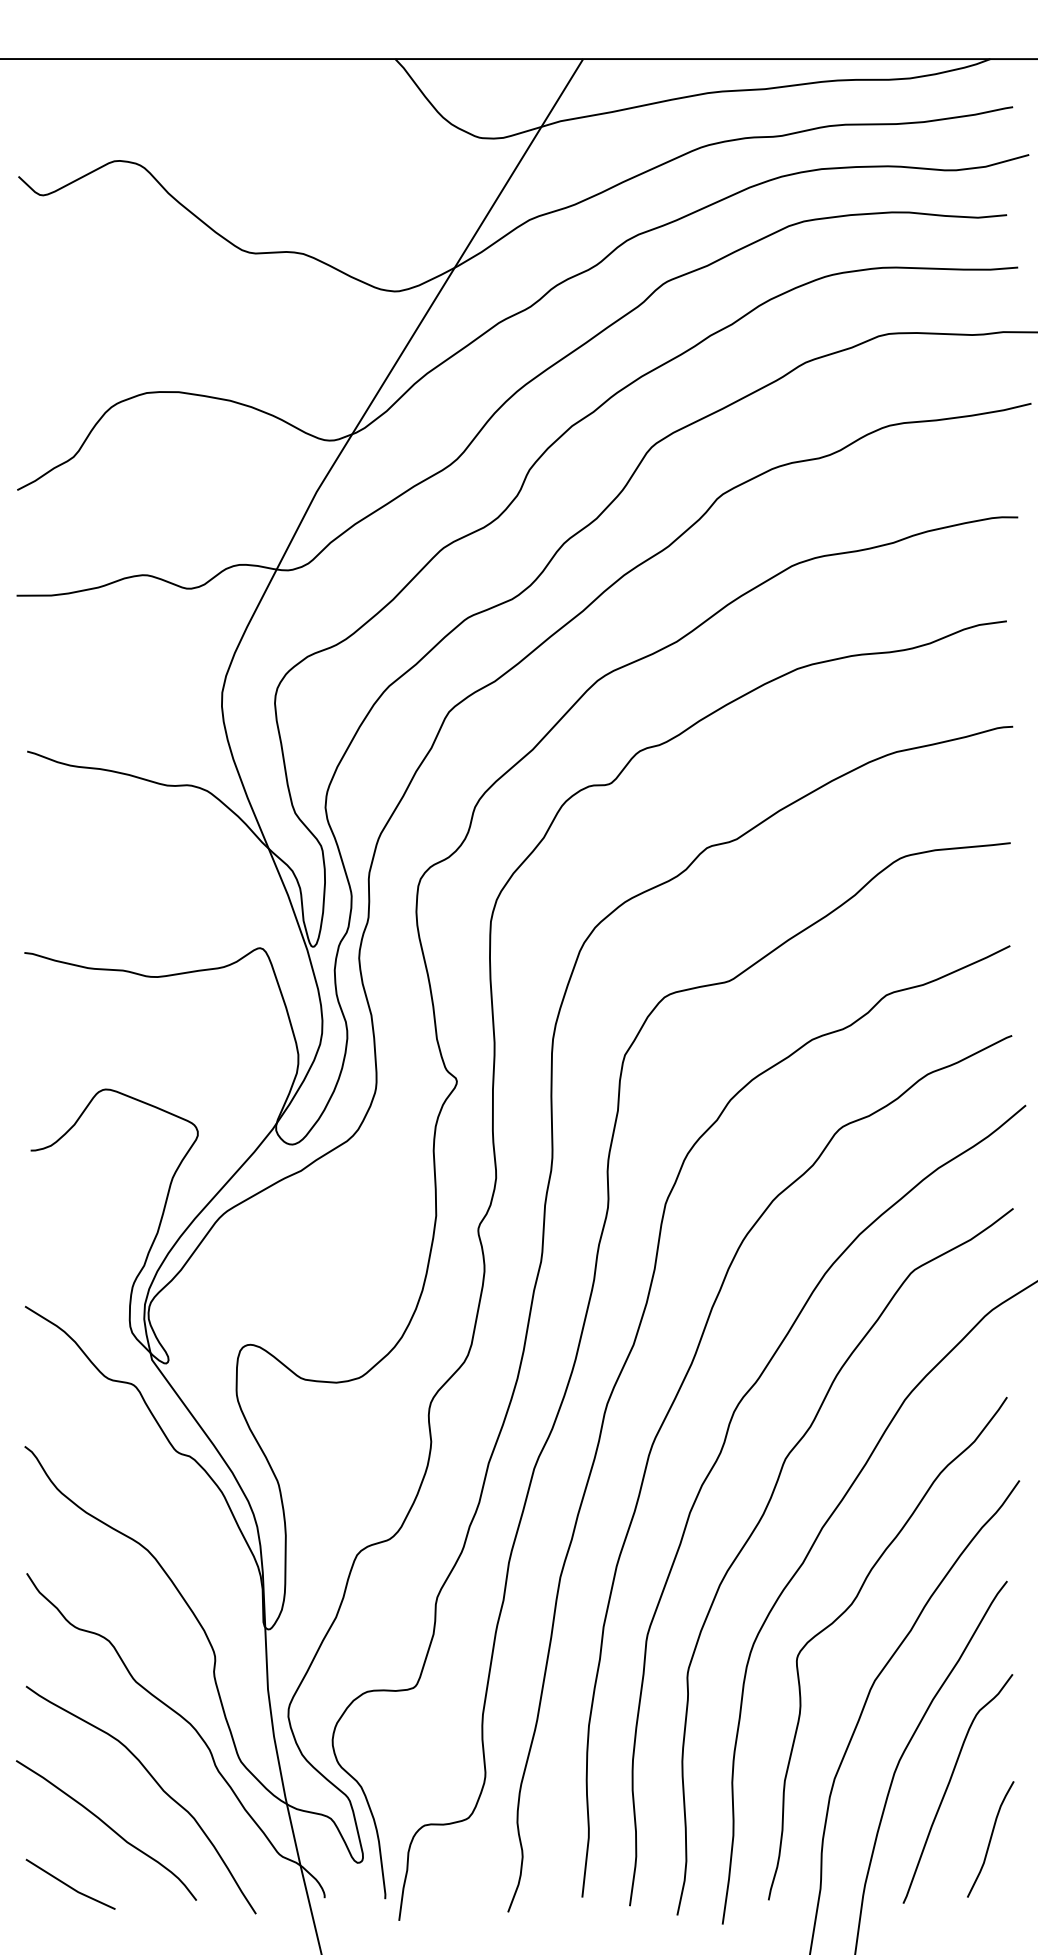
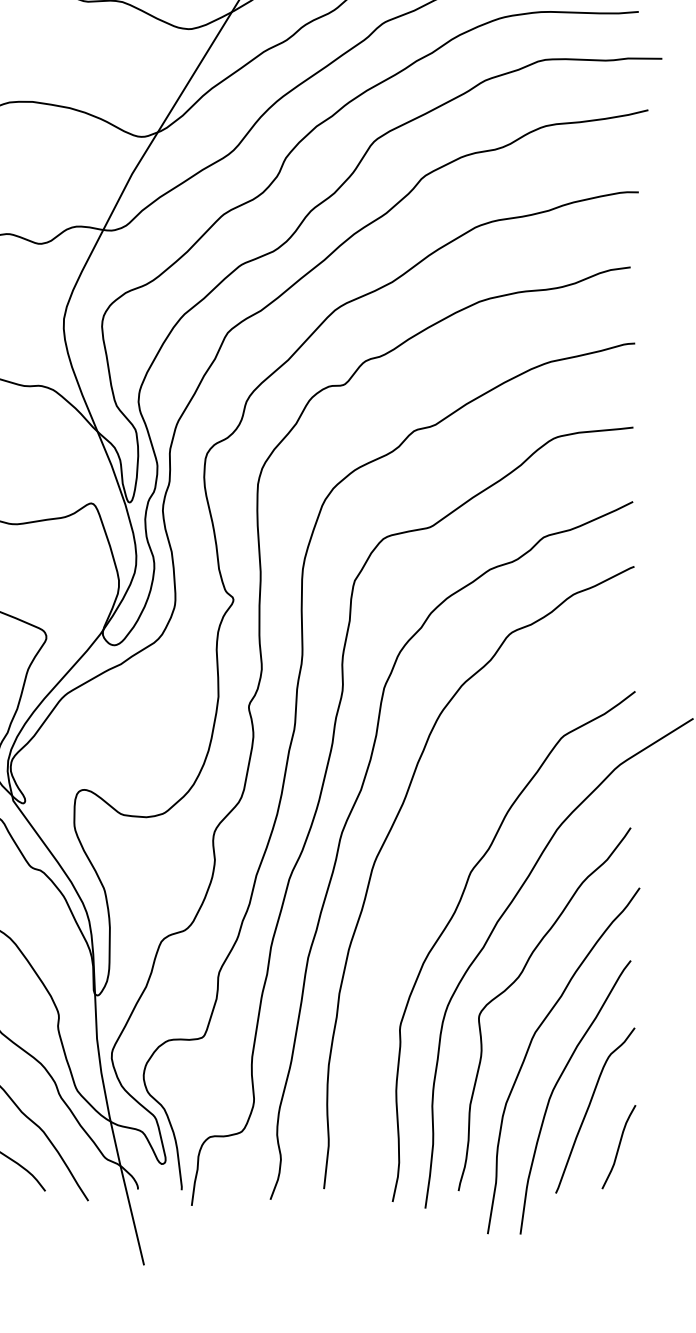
curve: (721, 1453) -> (424, 868), removed

